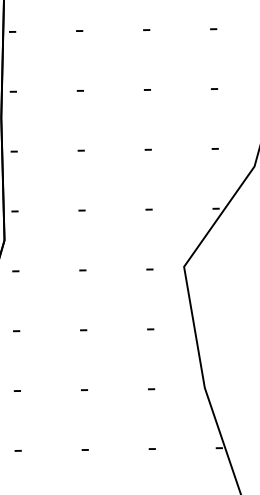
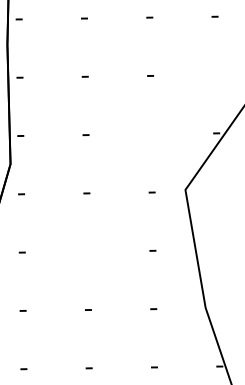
line: (214, 148) -> (215, 74), removed
line: (148, 209) -> (150, 134), removed
line: (83, 330) -> (87, 251), removed

